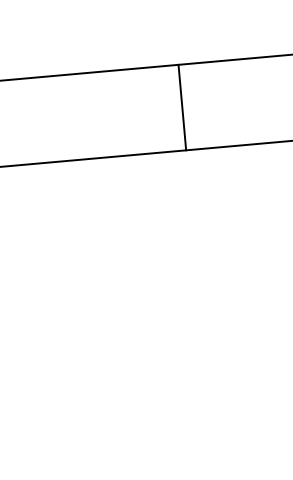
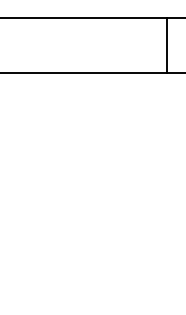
line: (181, 107) -> (166, 45), moved

